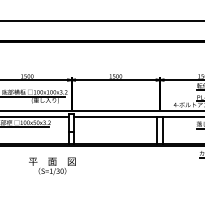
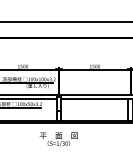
text: (52, 165) -> (58, 138), moved

